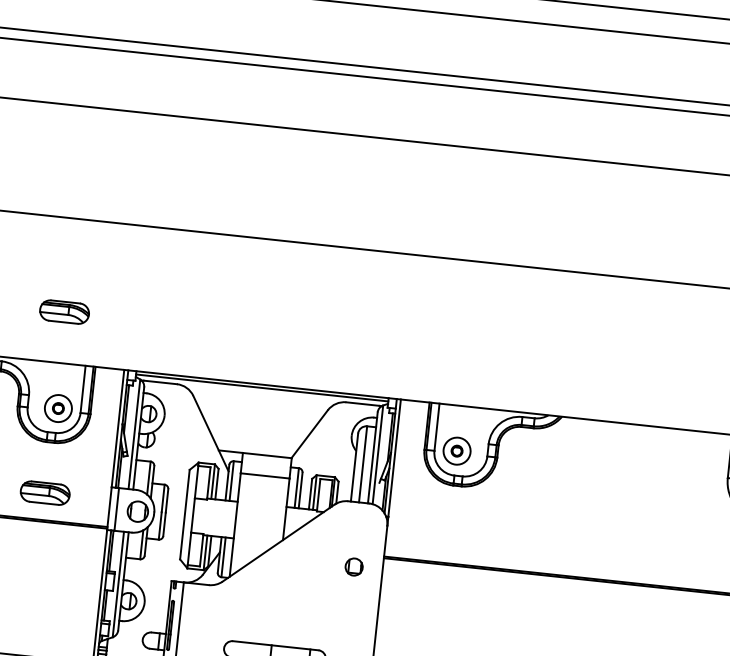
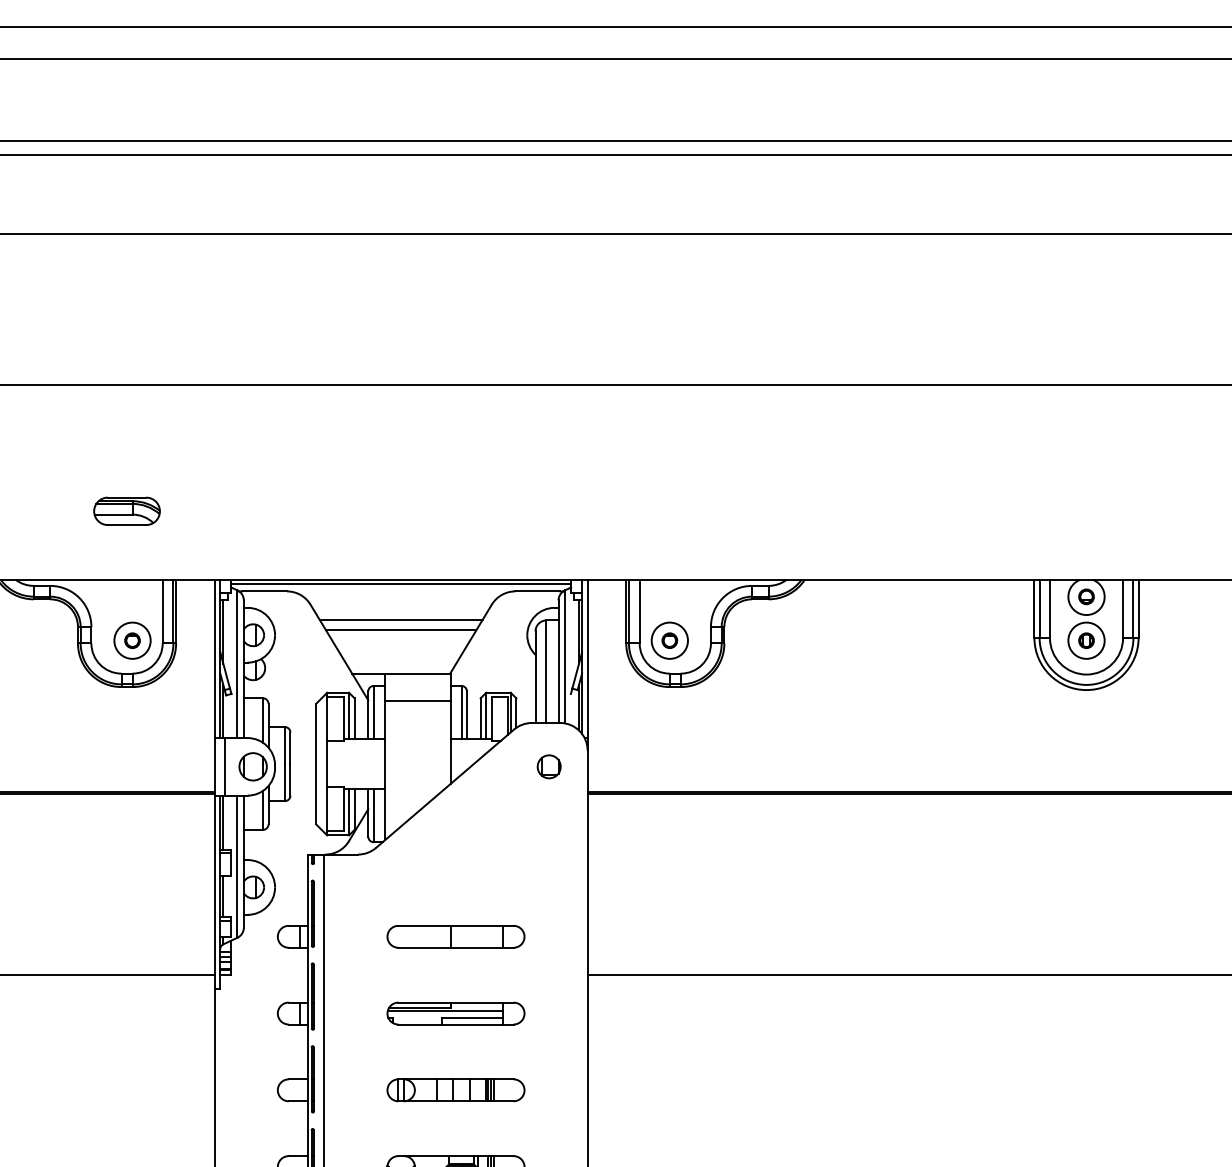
line: (258, 414) -> (400, 619), added
line: (258, 422) -> (400, 630), added
part: (44, 492) -> (126, 754), removed
part: (353, 566) -> (548, 766), moved

